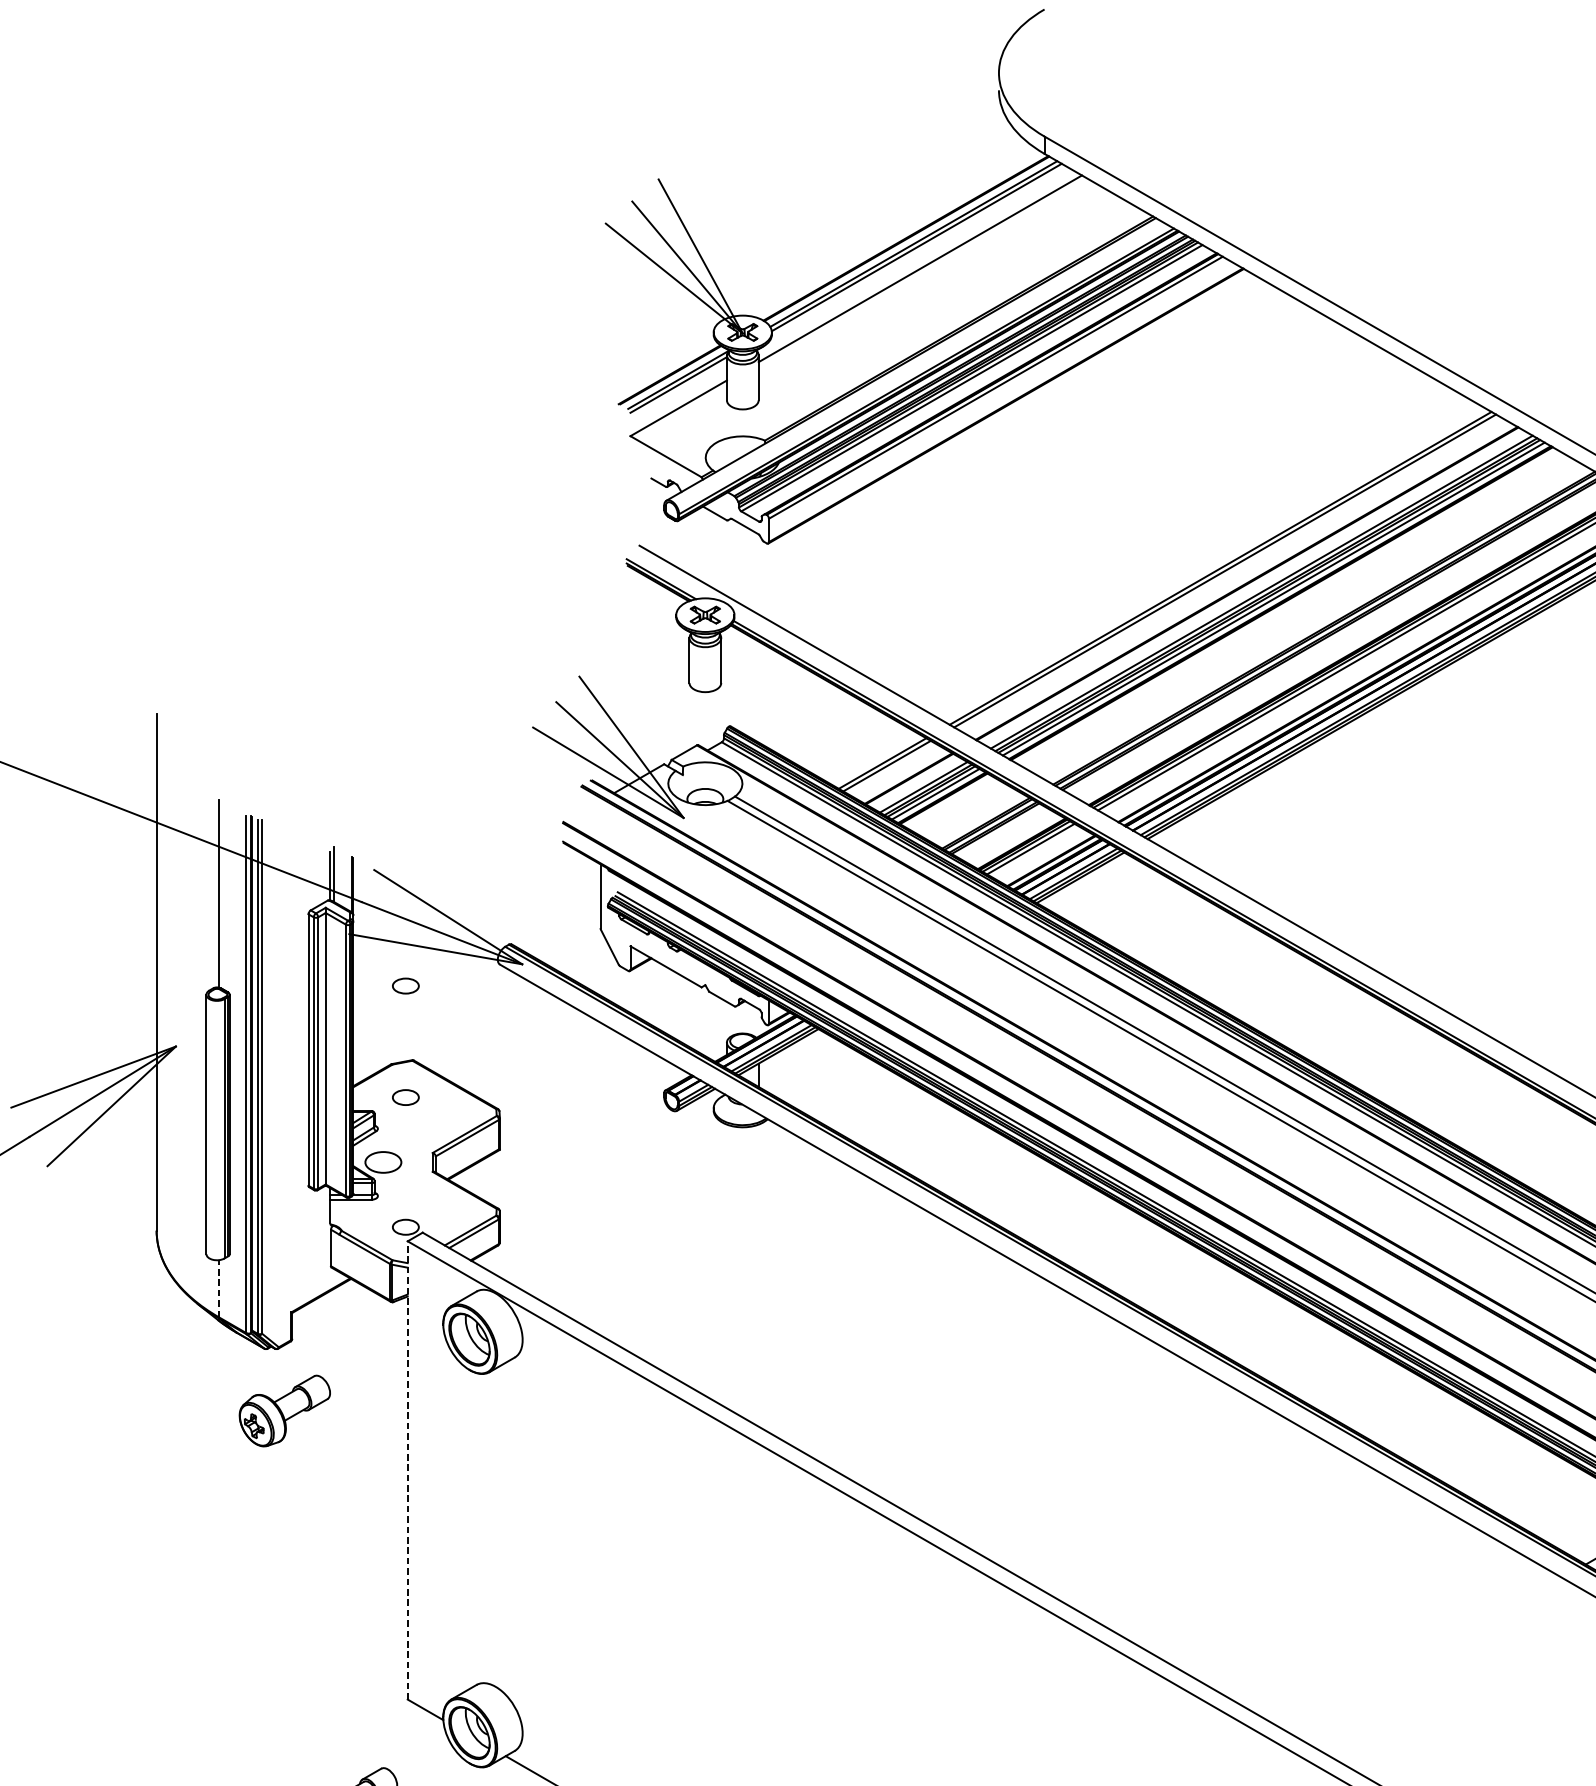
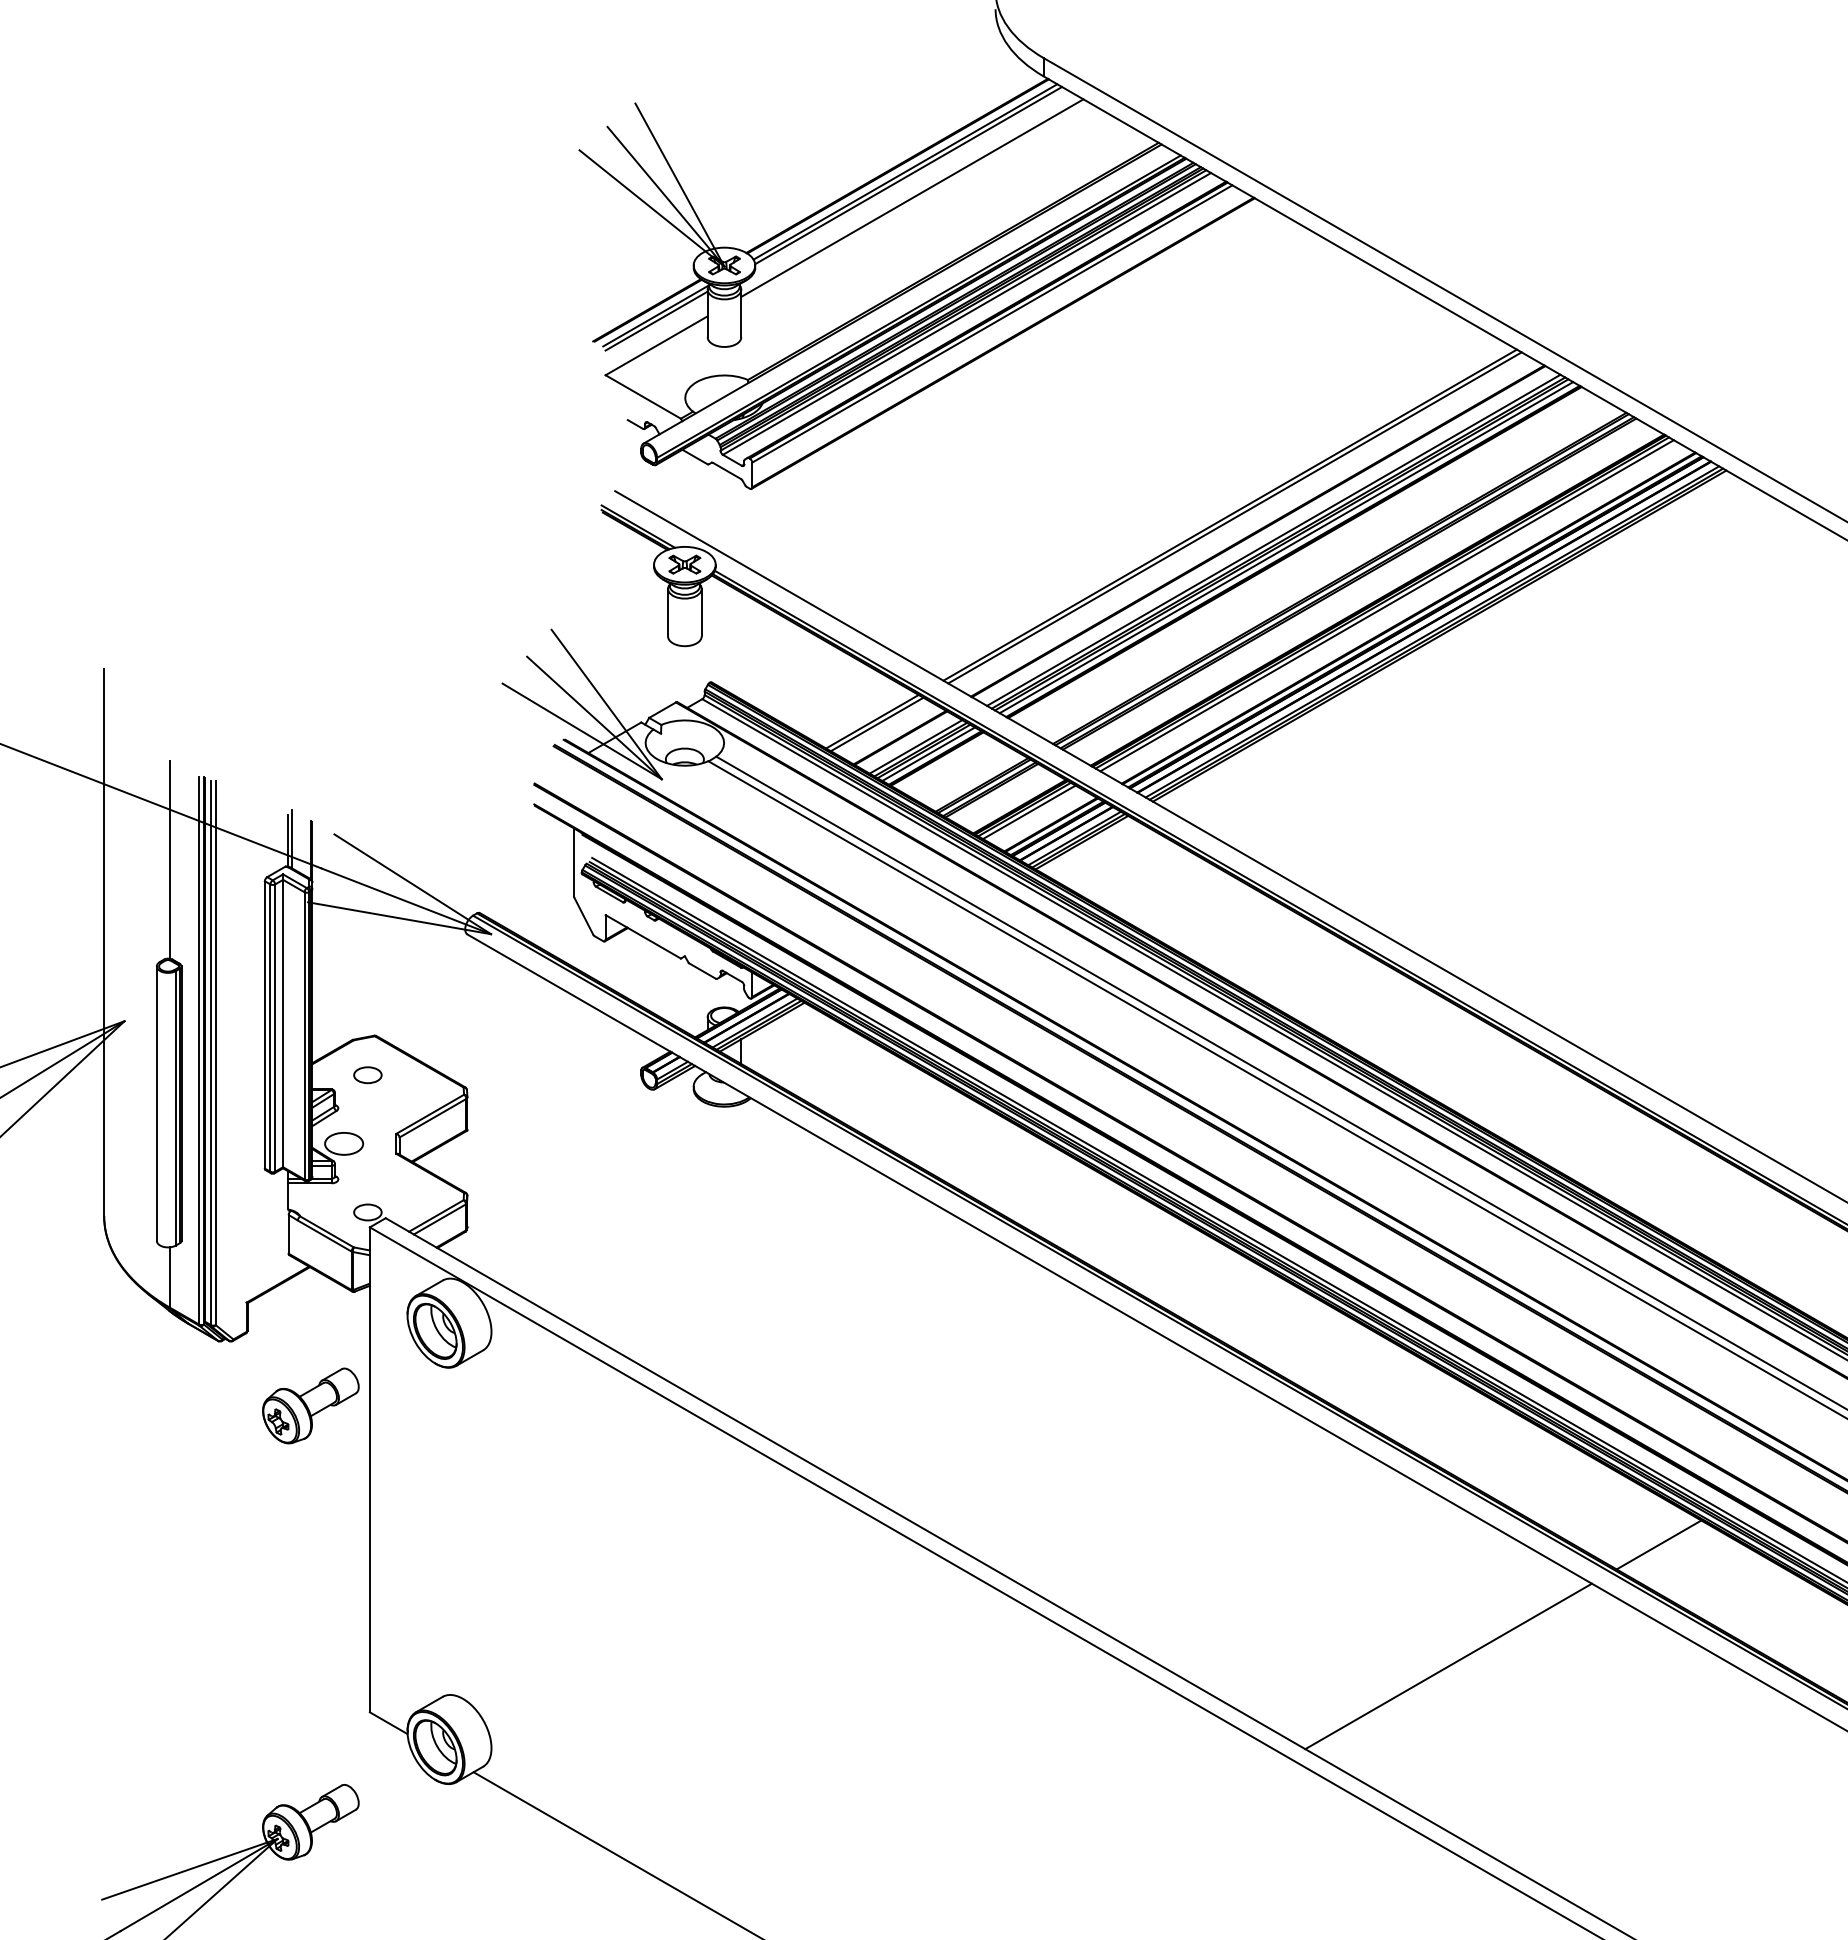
part: (405, 986) -> (367, 957), removed
line: (218, 1287) -> (169, 1276), dashed -> solid
part: (284, 1410) -> (310, 1405), moved
line: (407, 1470) -> (369, 1469), dashed -> solid
line: (1426, 1656) -> (1448, 1666), added

